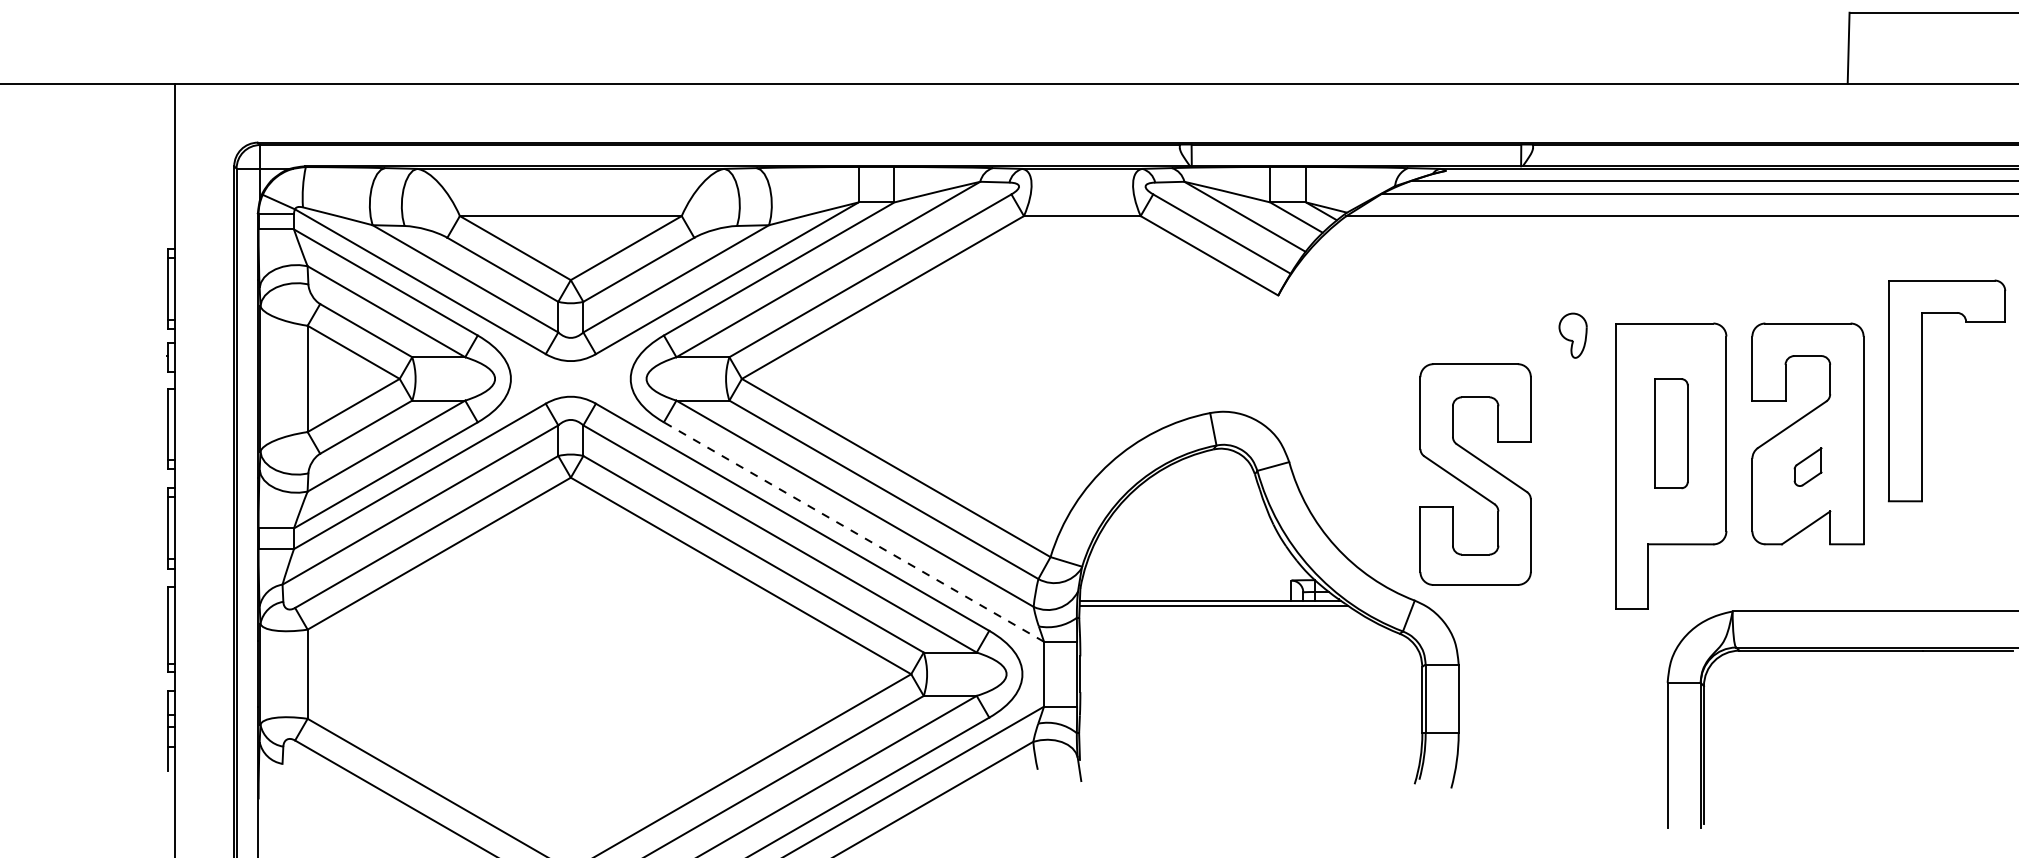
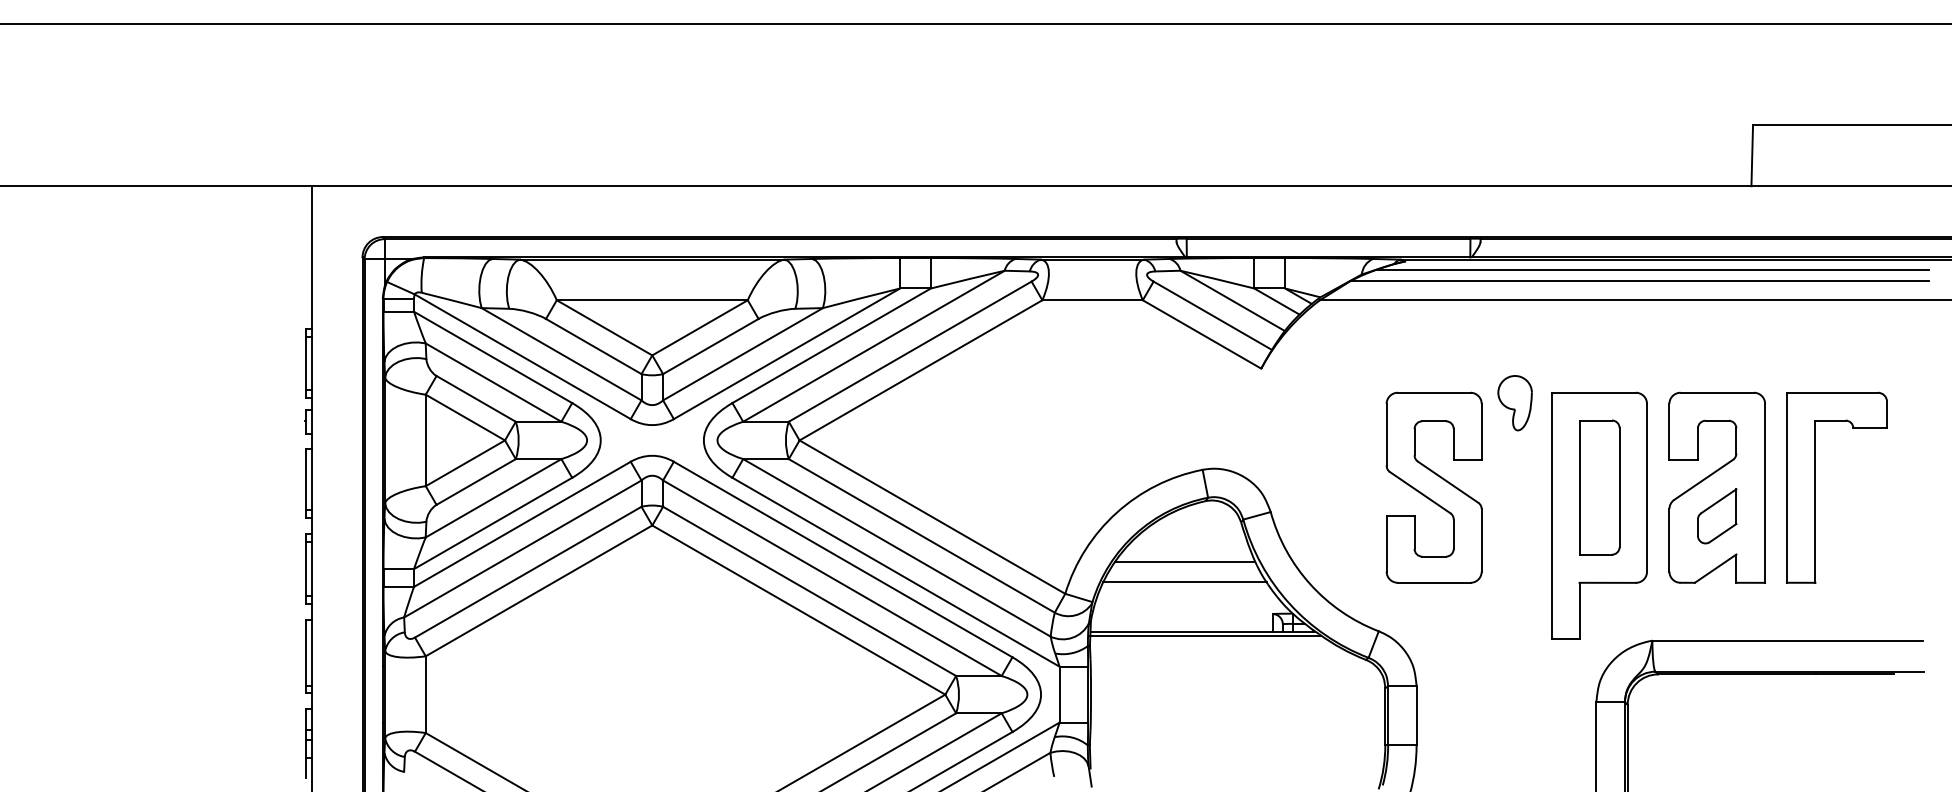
part: (1572, 336) -> (1514, 403), size x1.43
part: (1922, 390) -> (1815, 487), moved
part: (1671, 433) -> (1599, 487), size x1.43
part: (1808, 467) -> (1717, 516), size x1.67
part: (1474, 474) -> (1433, 487), moved
line: (1189, 519) -> (1184, 561), added
line: (854, 532) -> (896, 572), dashed -> solid
line: (1189, 543) -> (1184, 582), added

